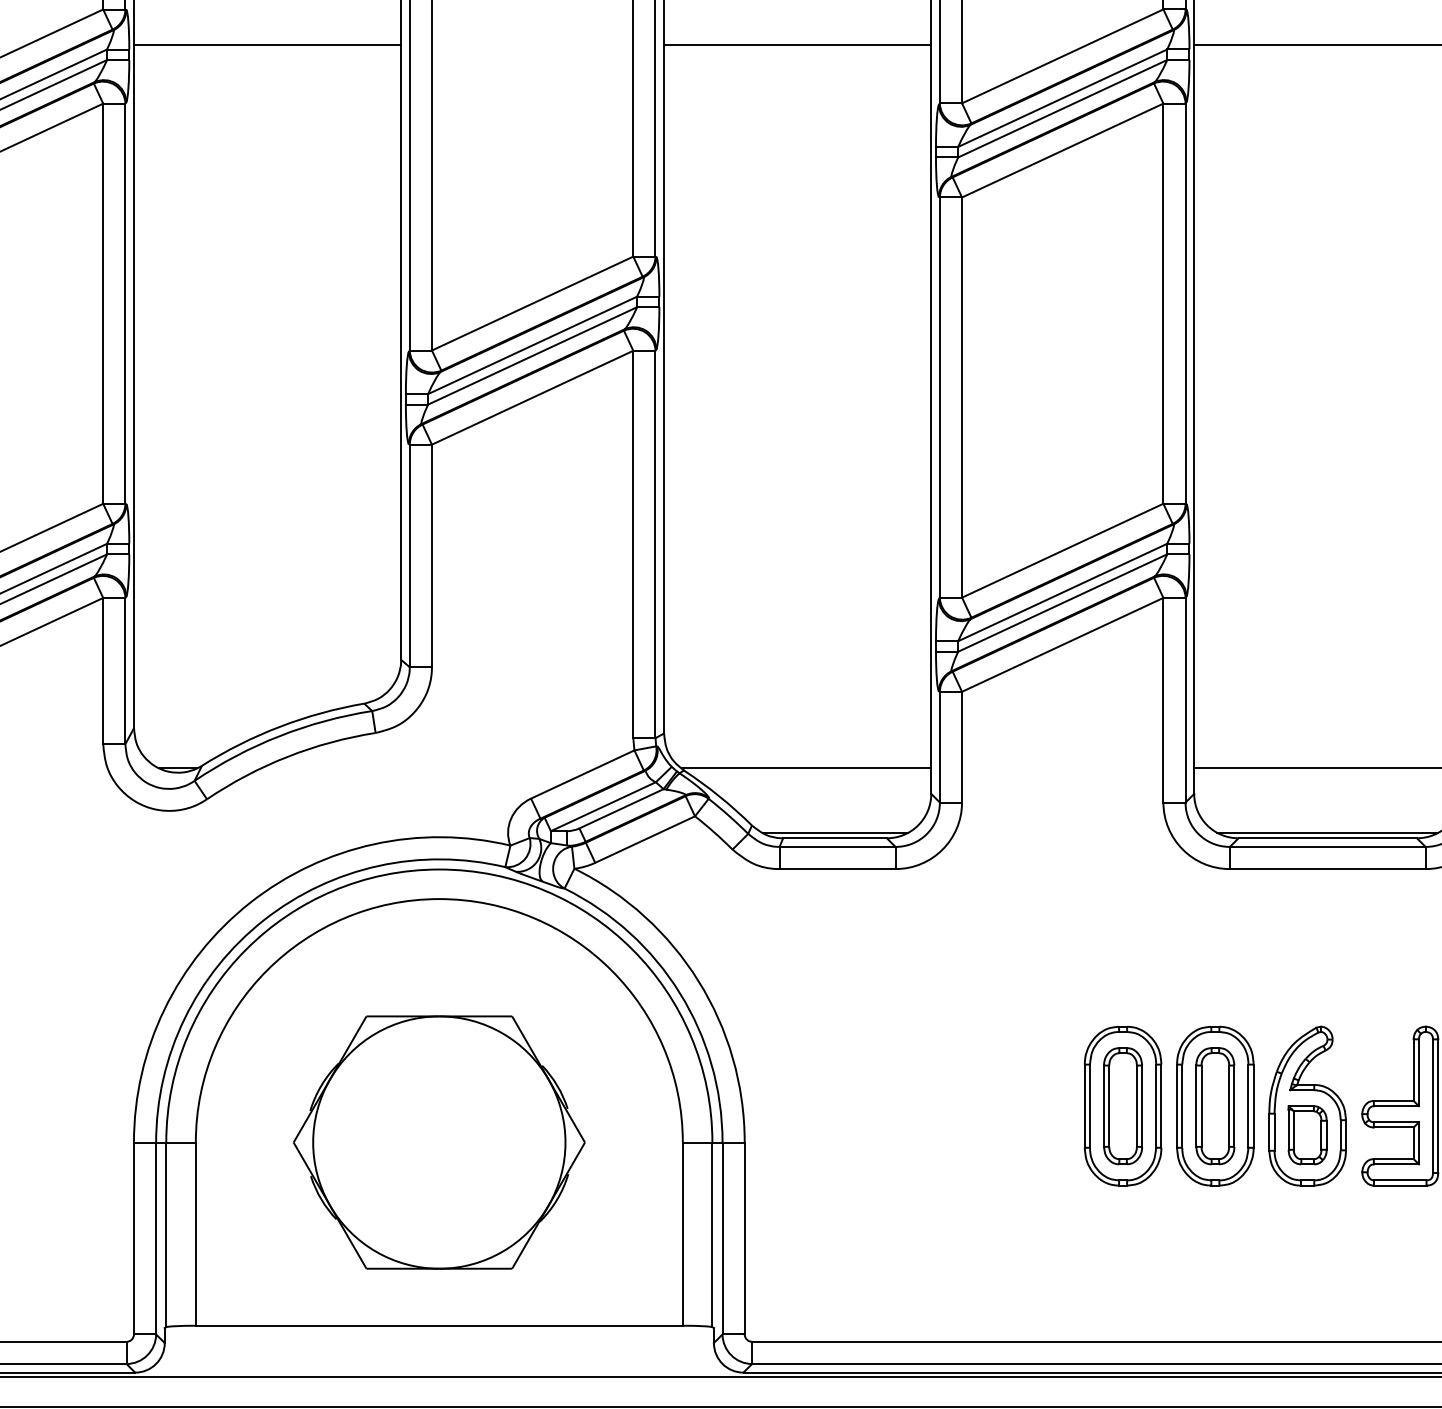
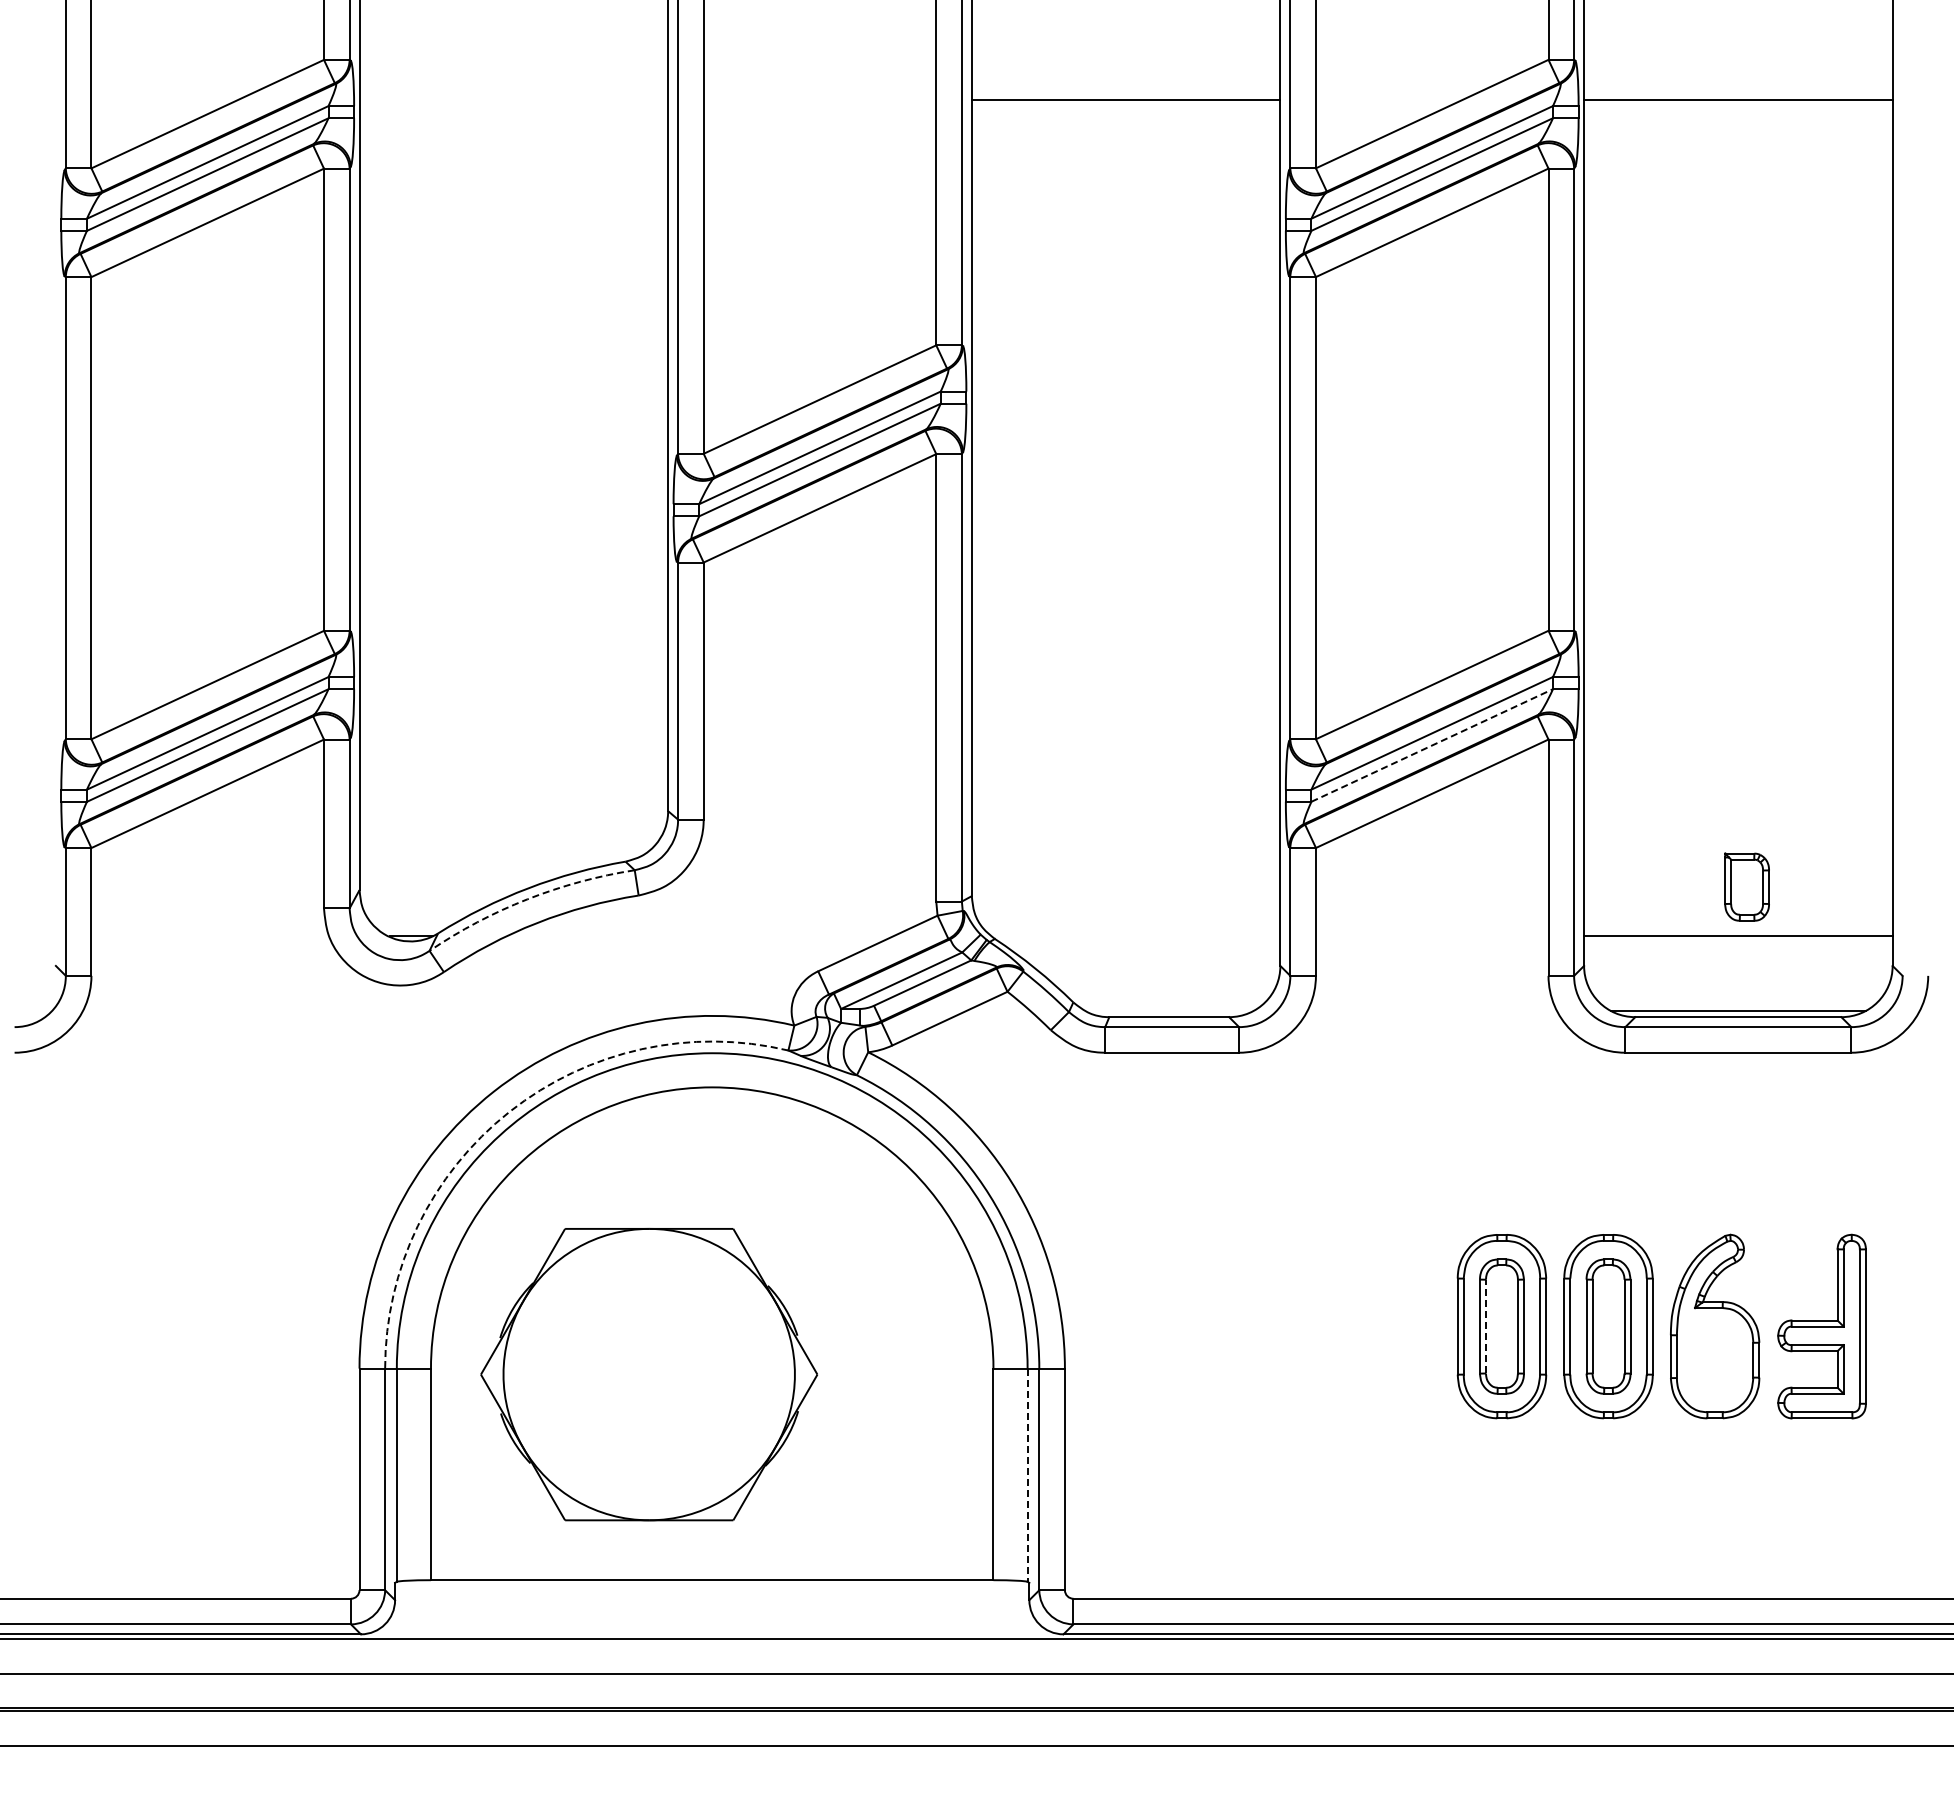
line: (267, 44) -> (513, 100), removed
line: (1062, 603) -> (1432, 745), solid -> dashed
arc: (279, 736) -> (527, 899), solid -> dashed
line: (806, 768) -> (1136, 936), removed
line: (835, 832) -> (1169, 1010), removed
arc: (263, 919) -> (509, 1111), solid -> dashed
line: (1109, 1106) -> (1486, 1326), solid -> dashed
part: (1307, 1134) -> (1746, 886), moved
part: (438, 1142) -> (648, 1374), moved
line: (712, 1235) -> (1027, 1475), solid -> dashed

